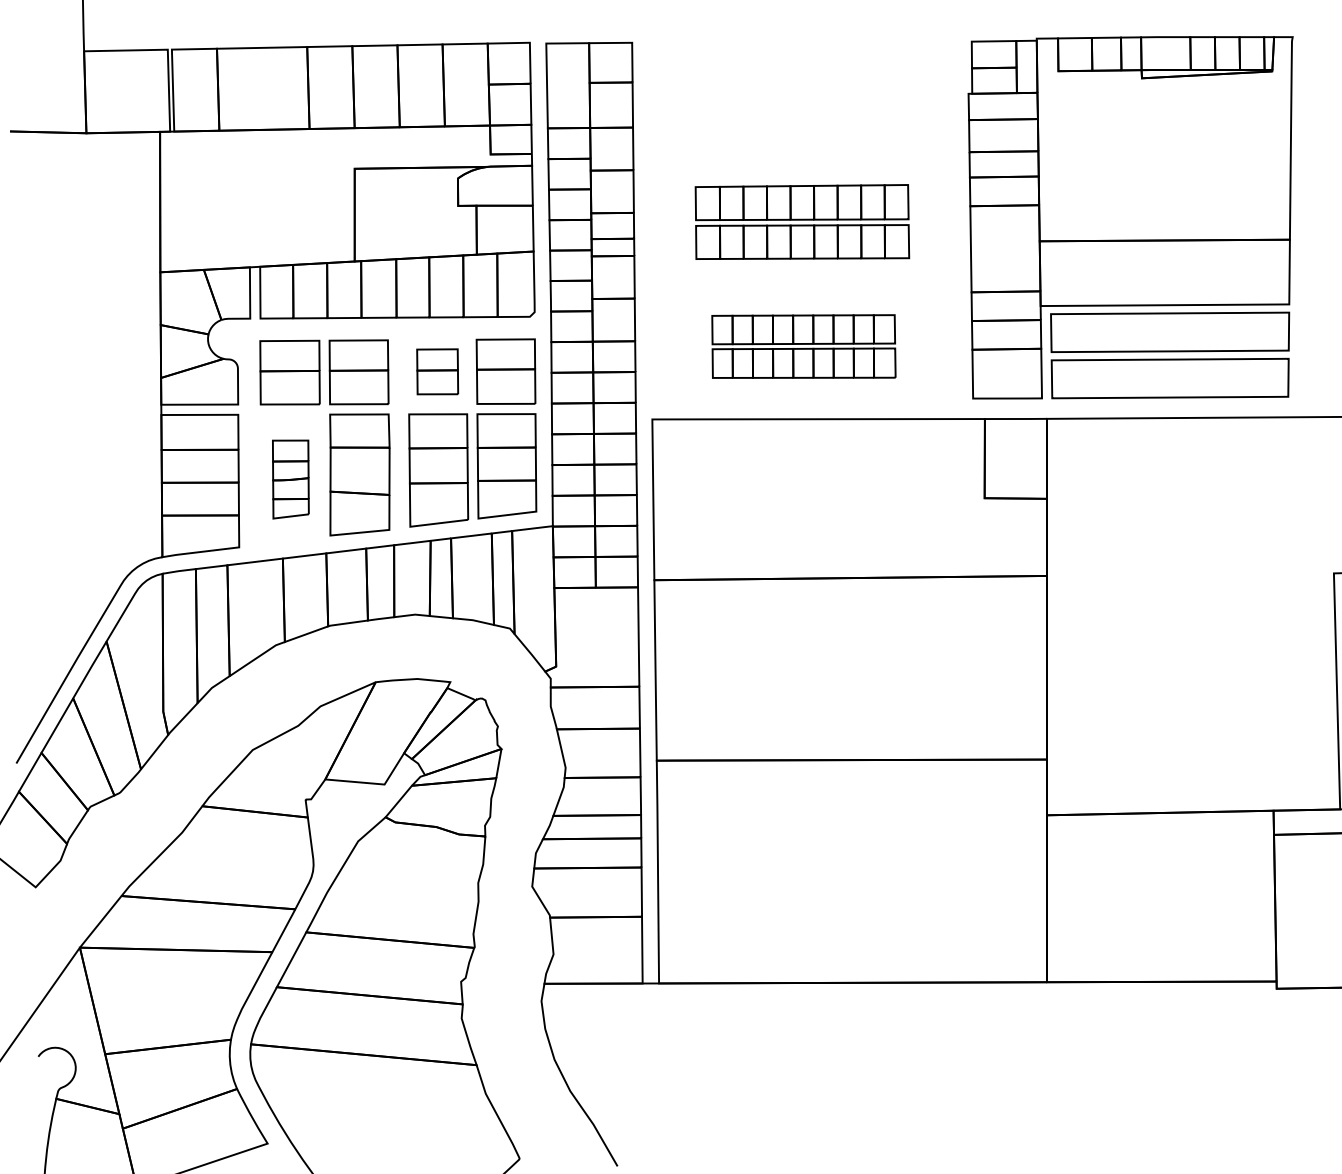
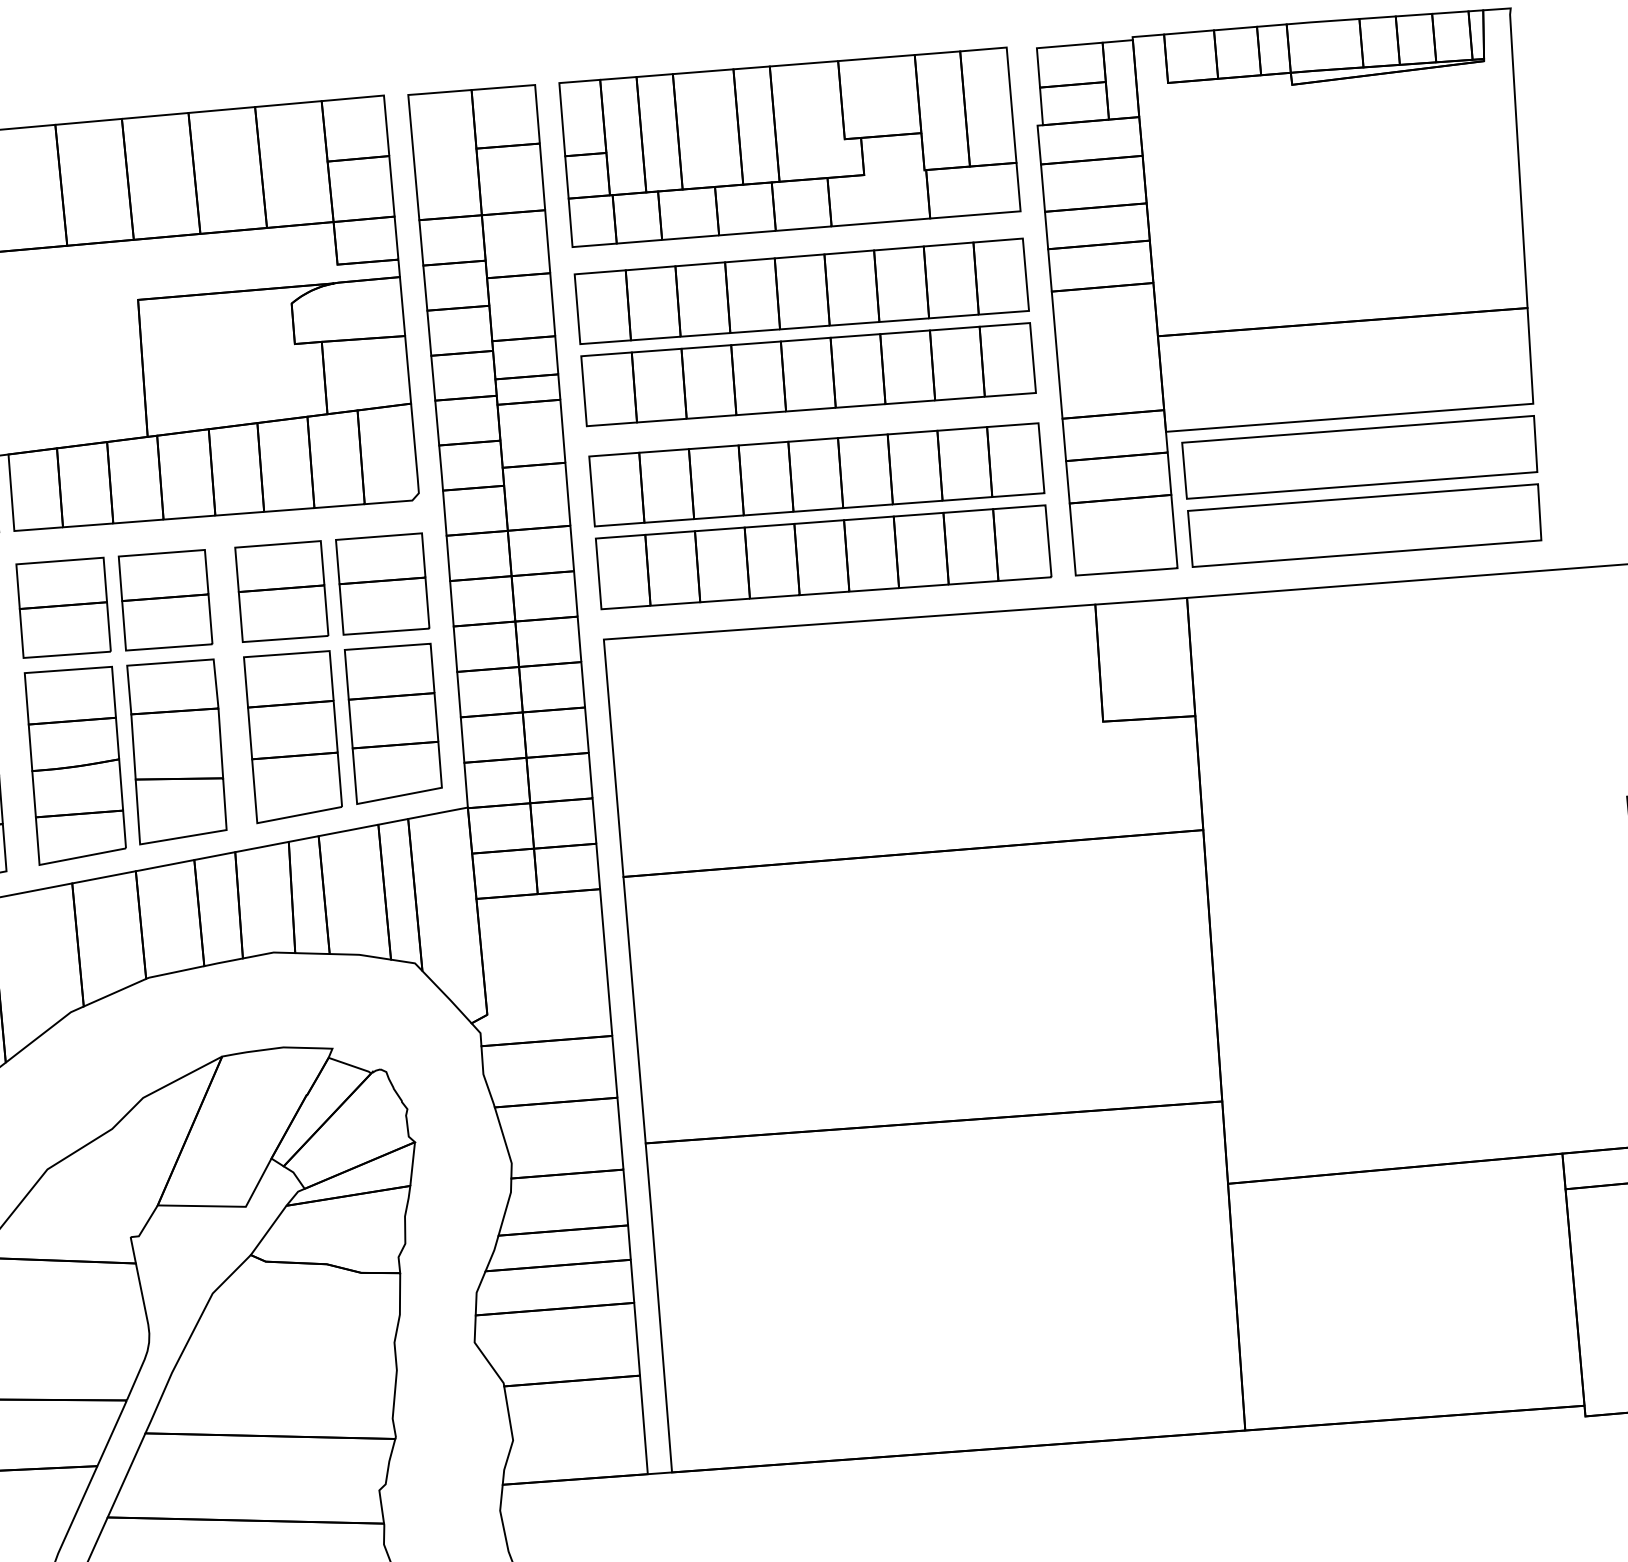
part: (800, 96) -> (789, 146), added
part: (802, 221) -> (805, 331), size x1.43
part: (803, 346) -> (819, 516), size x1.67
part: (437, 371) -> (281, 590), size x1.43
part: (290, 479) -> (75, 765), size x1.67

